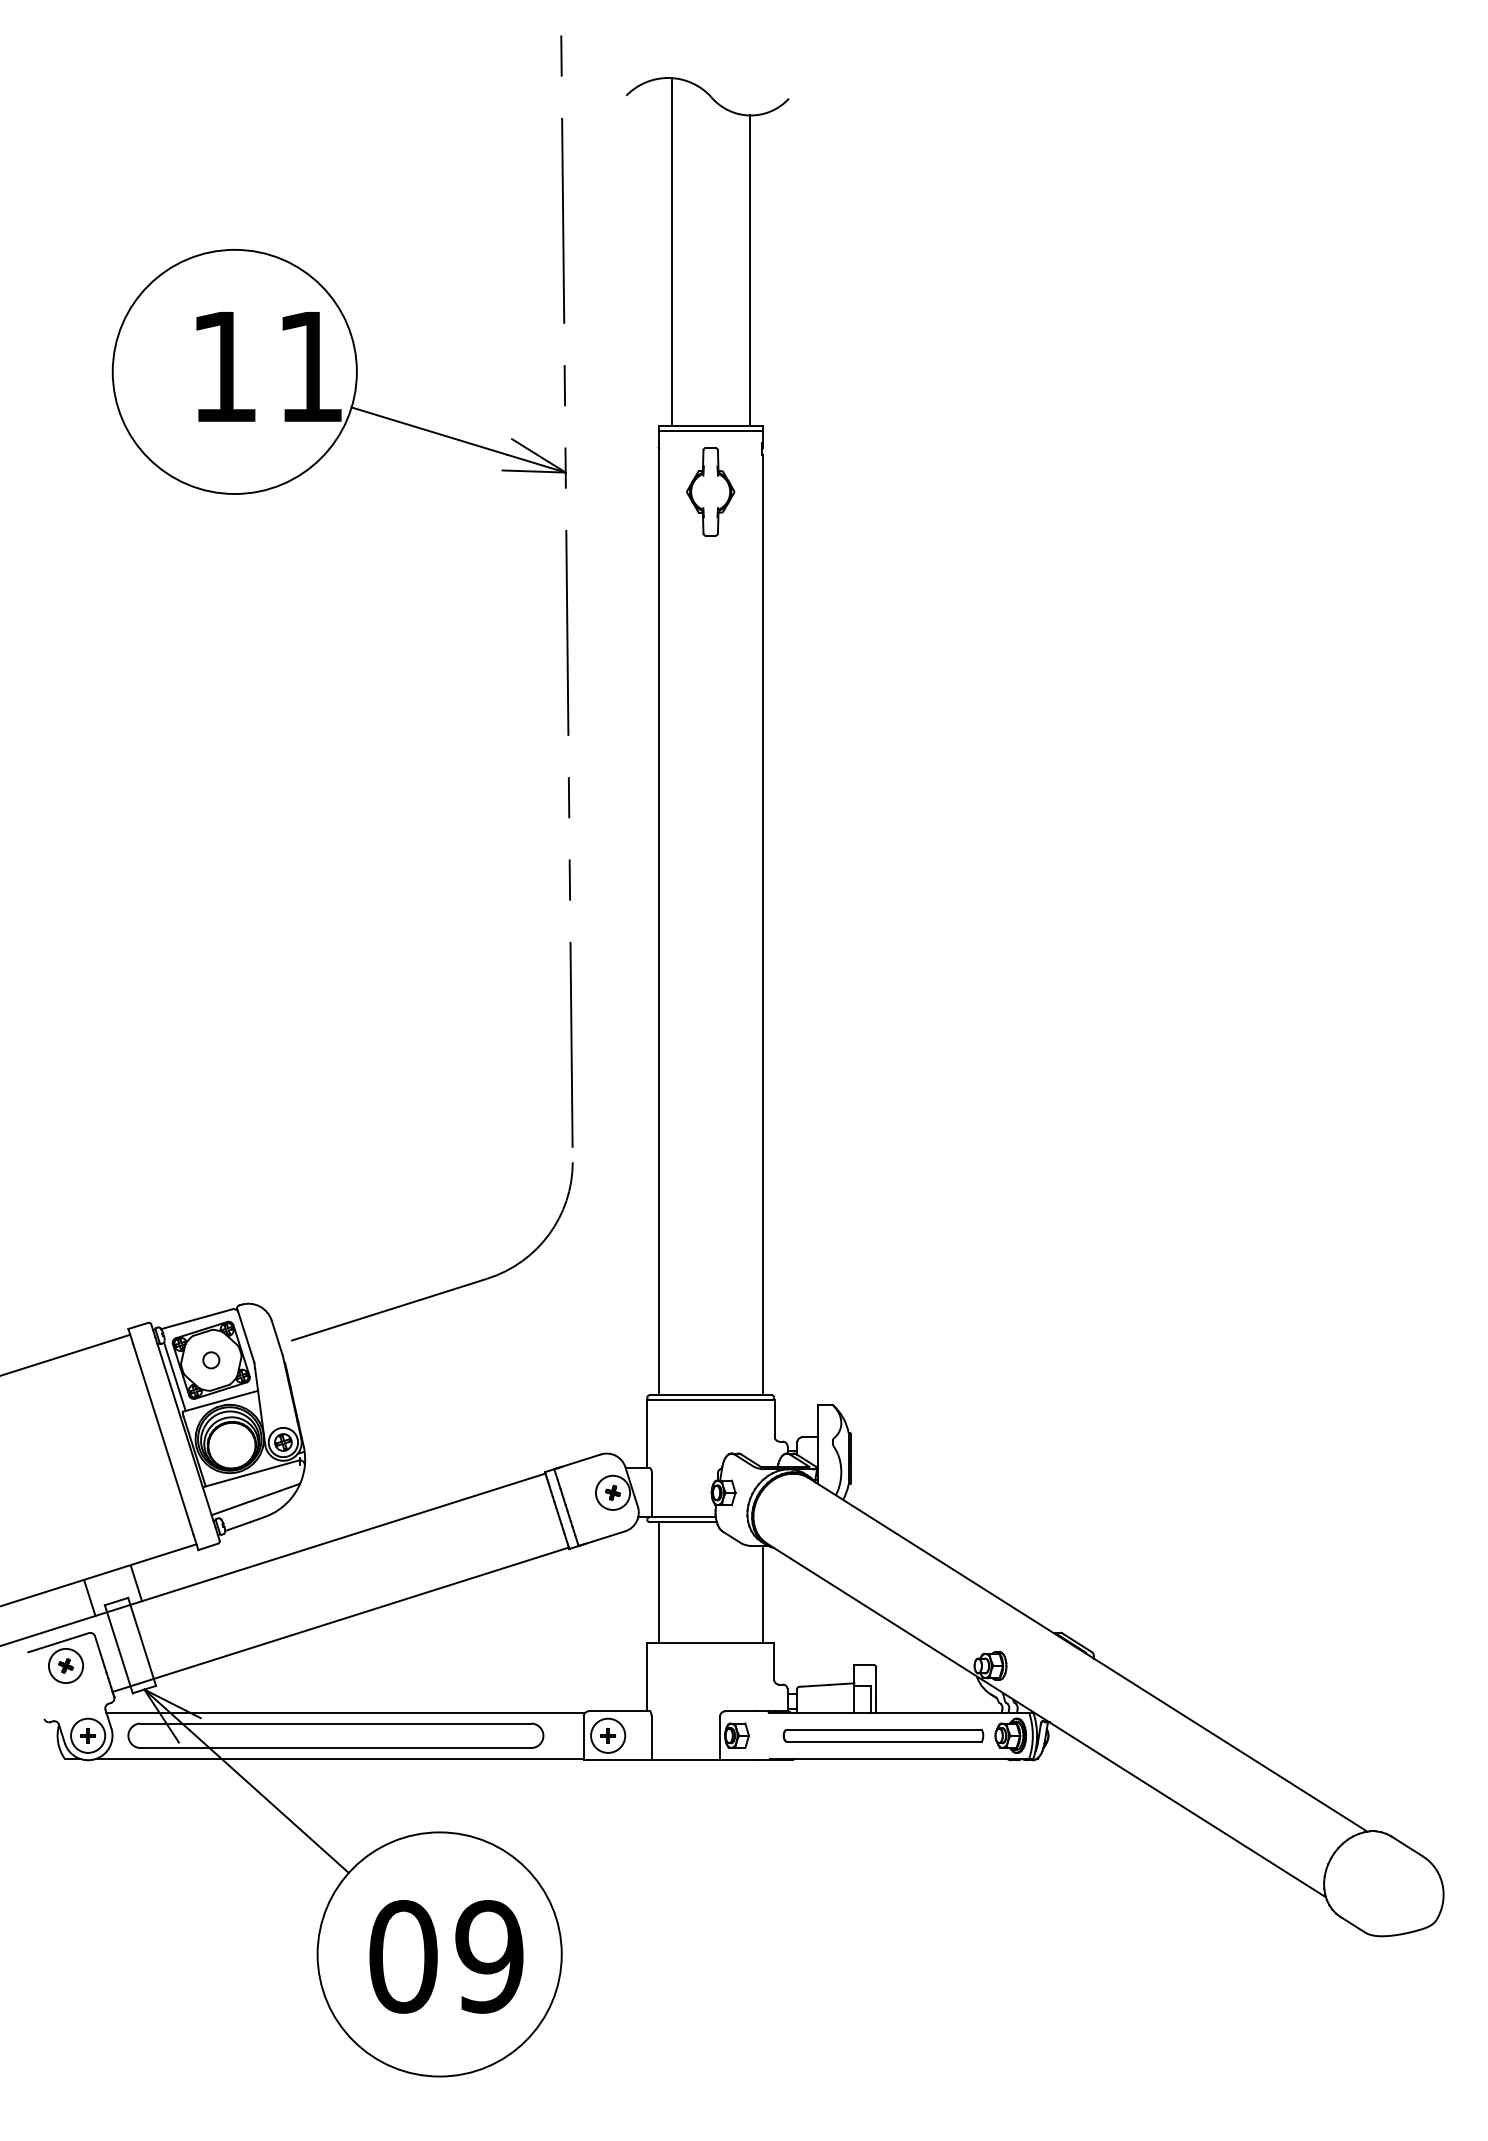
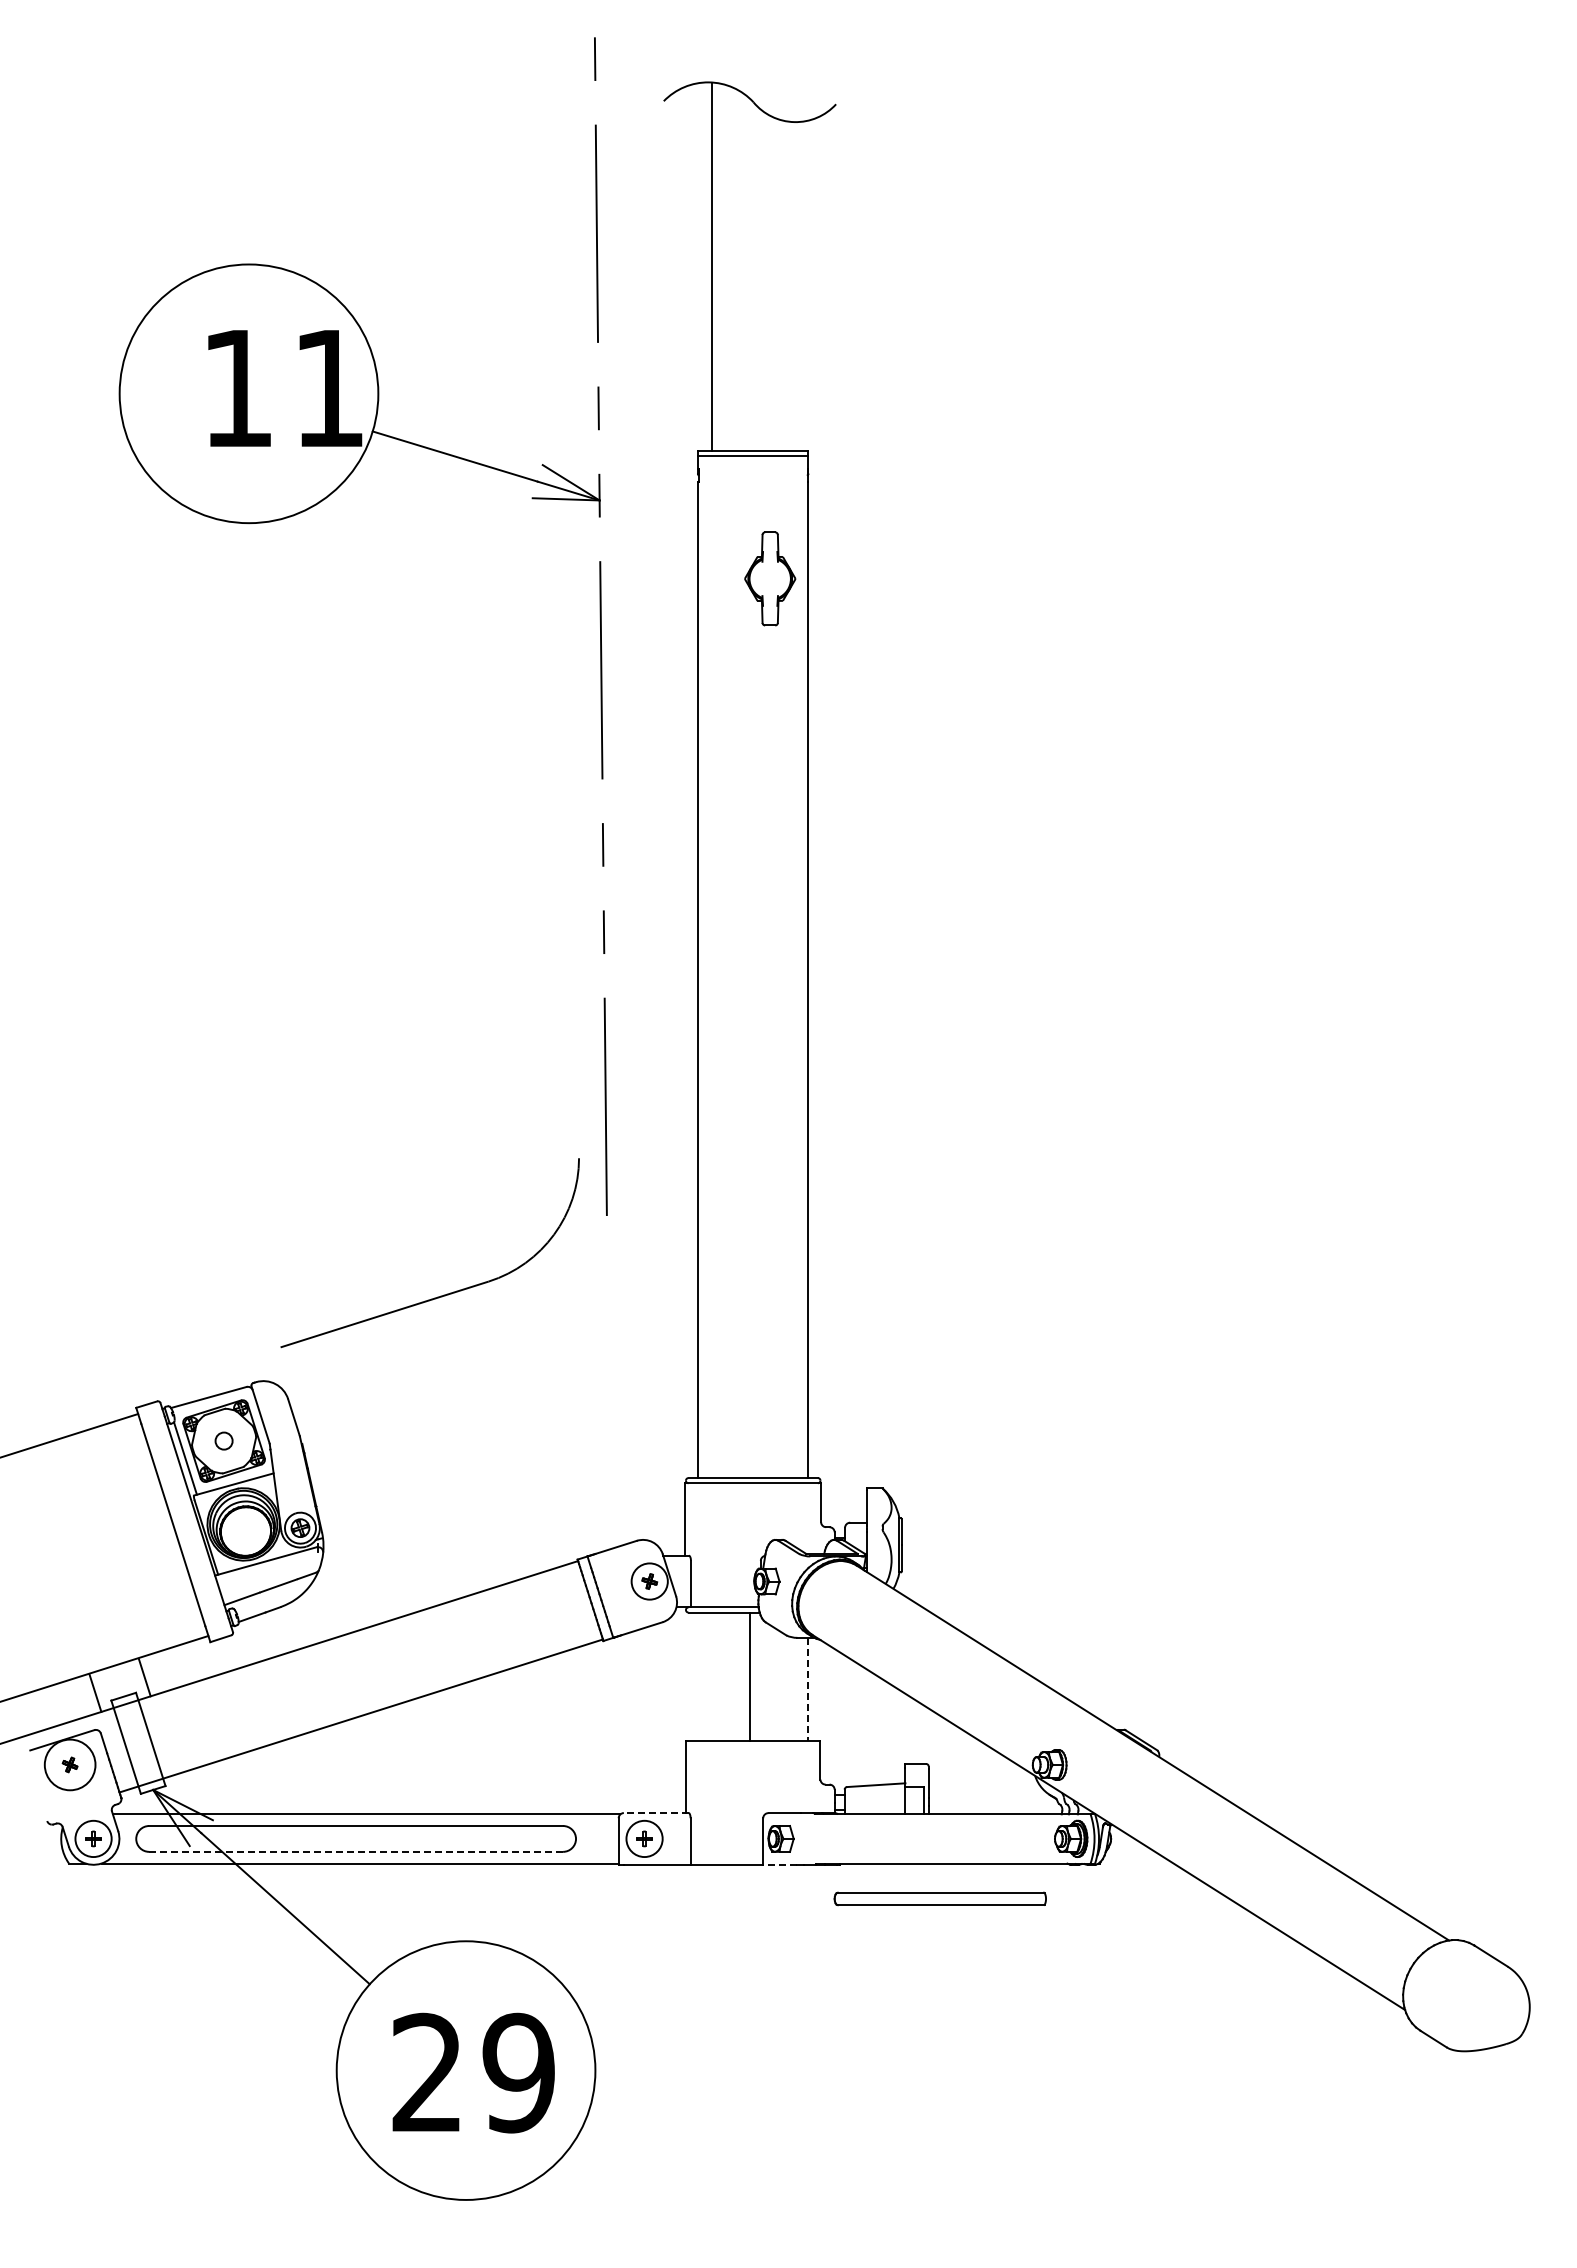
line: (749, 270) -> (794, 286), removed
part: (710, 491) -> (770, 578), moved
part: (444, 1290) -> (443, 1294), moved
line: (658, 1582) -> (749, 1676), moved
line: (762, 1594) -> (808, 1689), solid -> dashed
circle: (66, 1665) -> (70, 1764), size x1.4
line: (618, 1711) -> (655, 1813), solid -> dashed
part: (882, 1735) -> (939, 1898), moved
line: (336, 1747) -> (356, 1851), solid -> dashed
line: (735, 1759) -> (779, 1864), solid -> dashed
text: (403, 1956) -> (427, 2072), 09 -> 29

